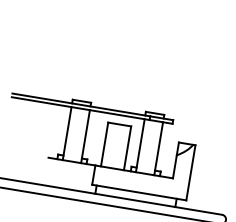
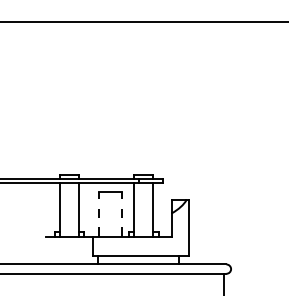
line: (105, 143) -> (99, 213), solid -> dashed
line: (127, 147) -> (122, 213), solid -> dashed

